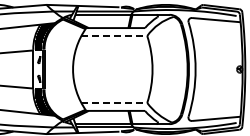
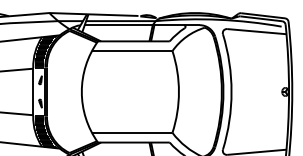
line: (114, 36) -> (132, 51), dashed -> solid
line: (114, 102) -> (132, 132), dashed -> solid

